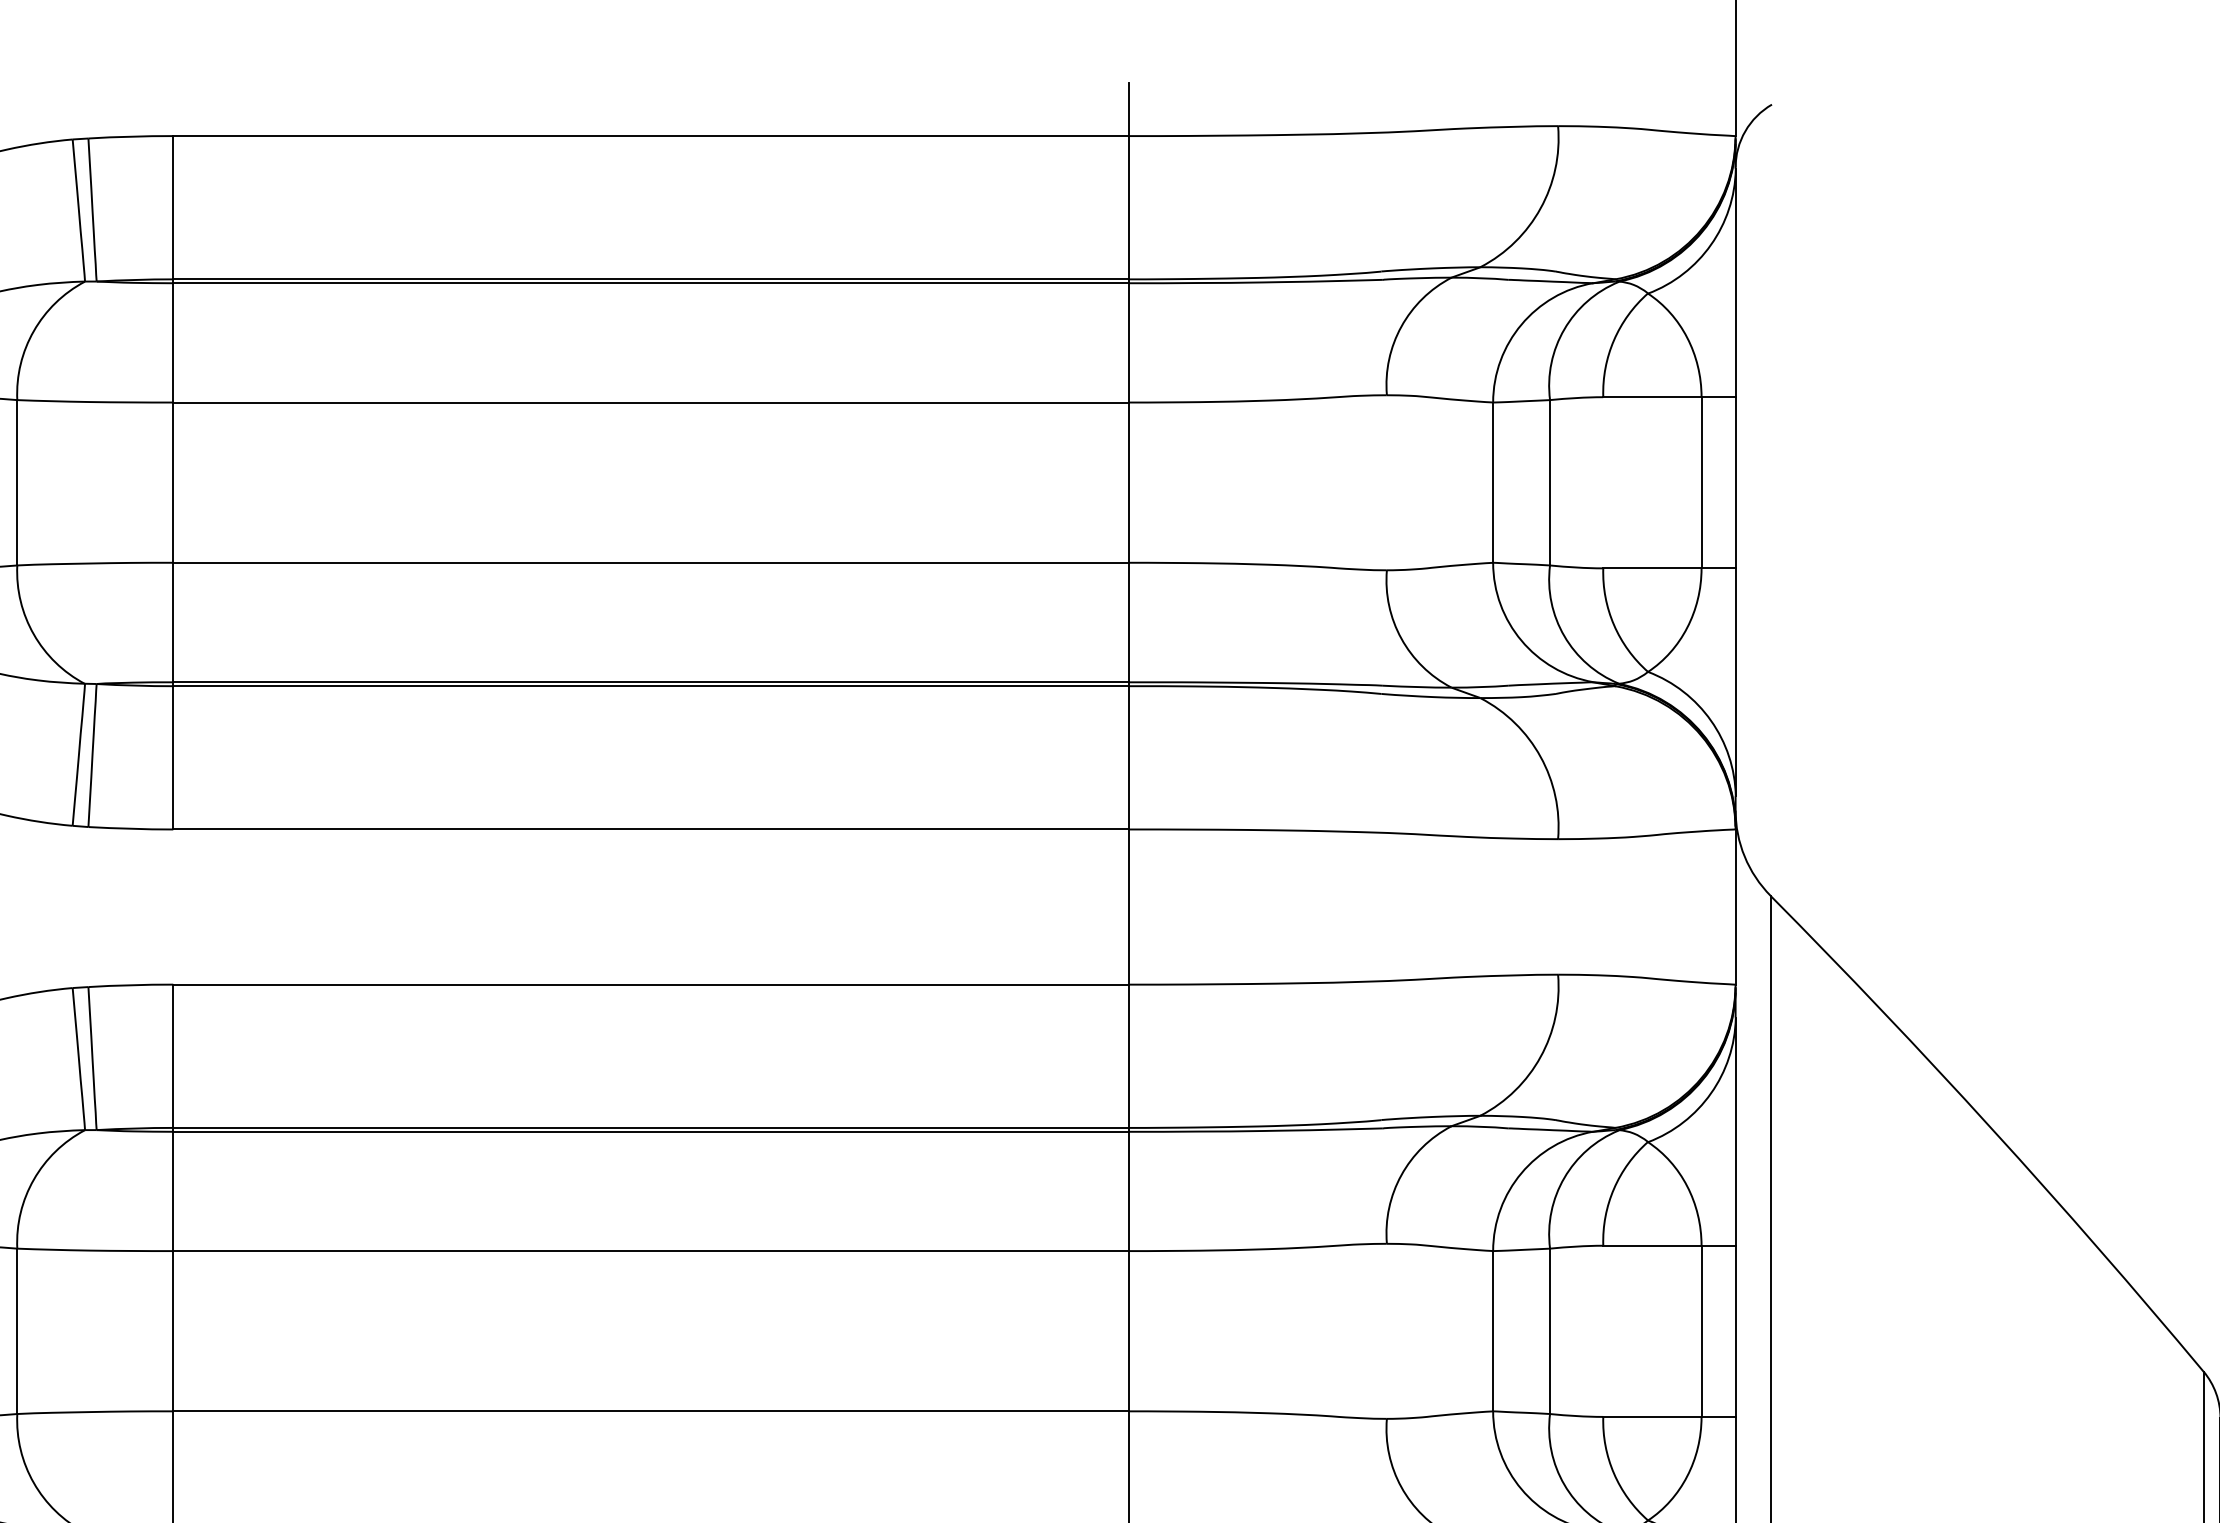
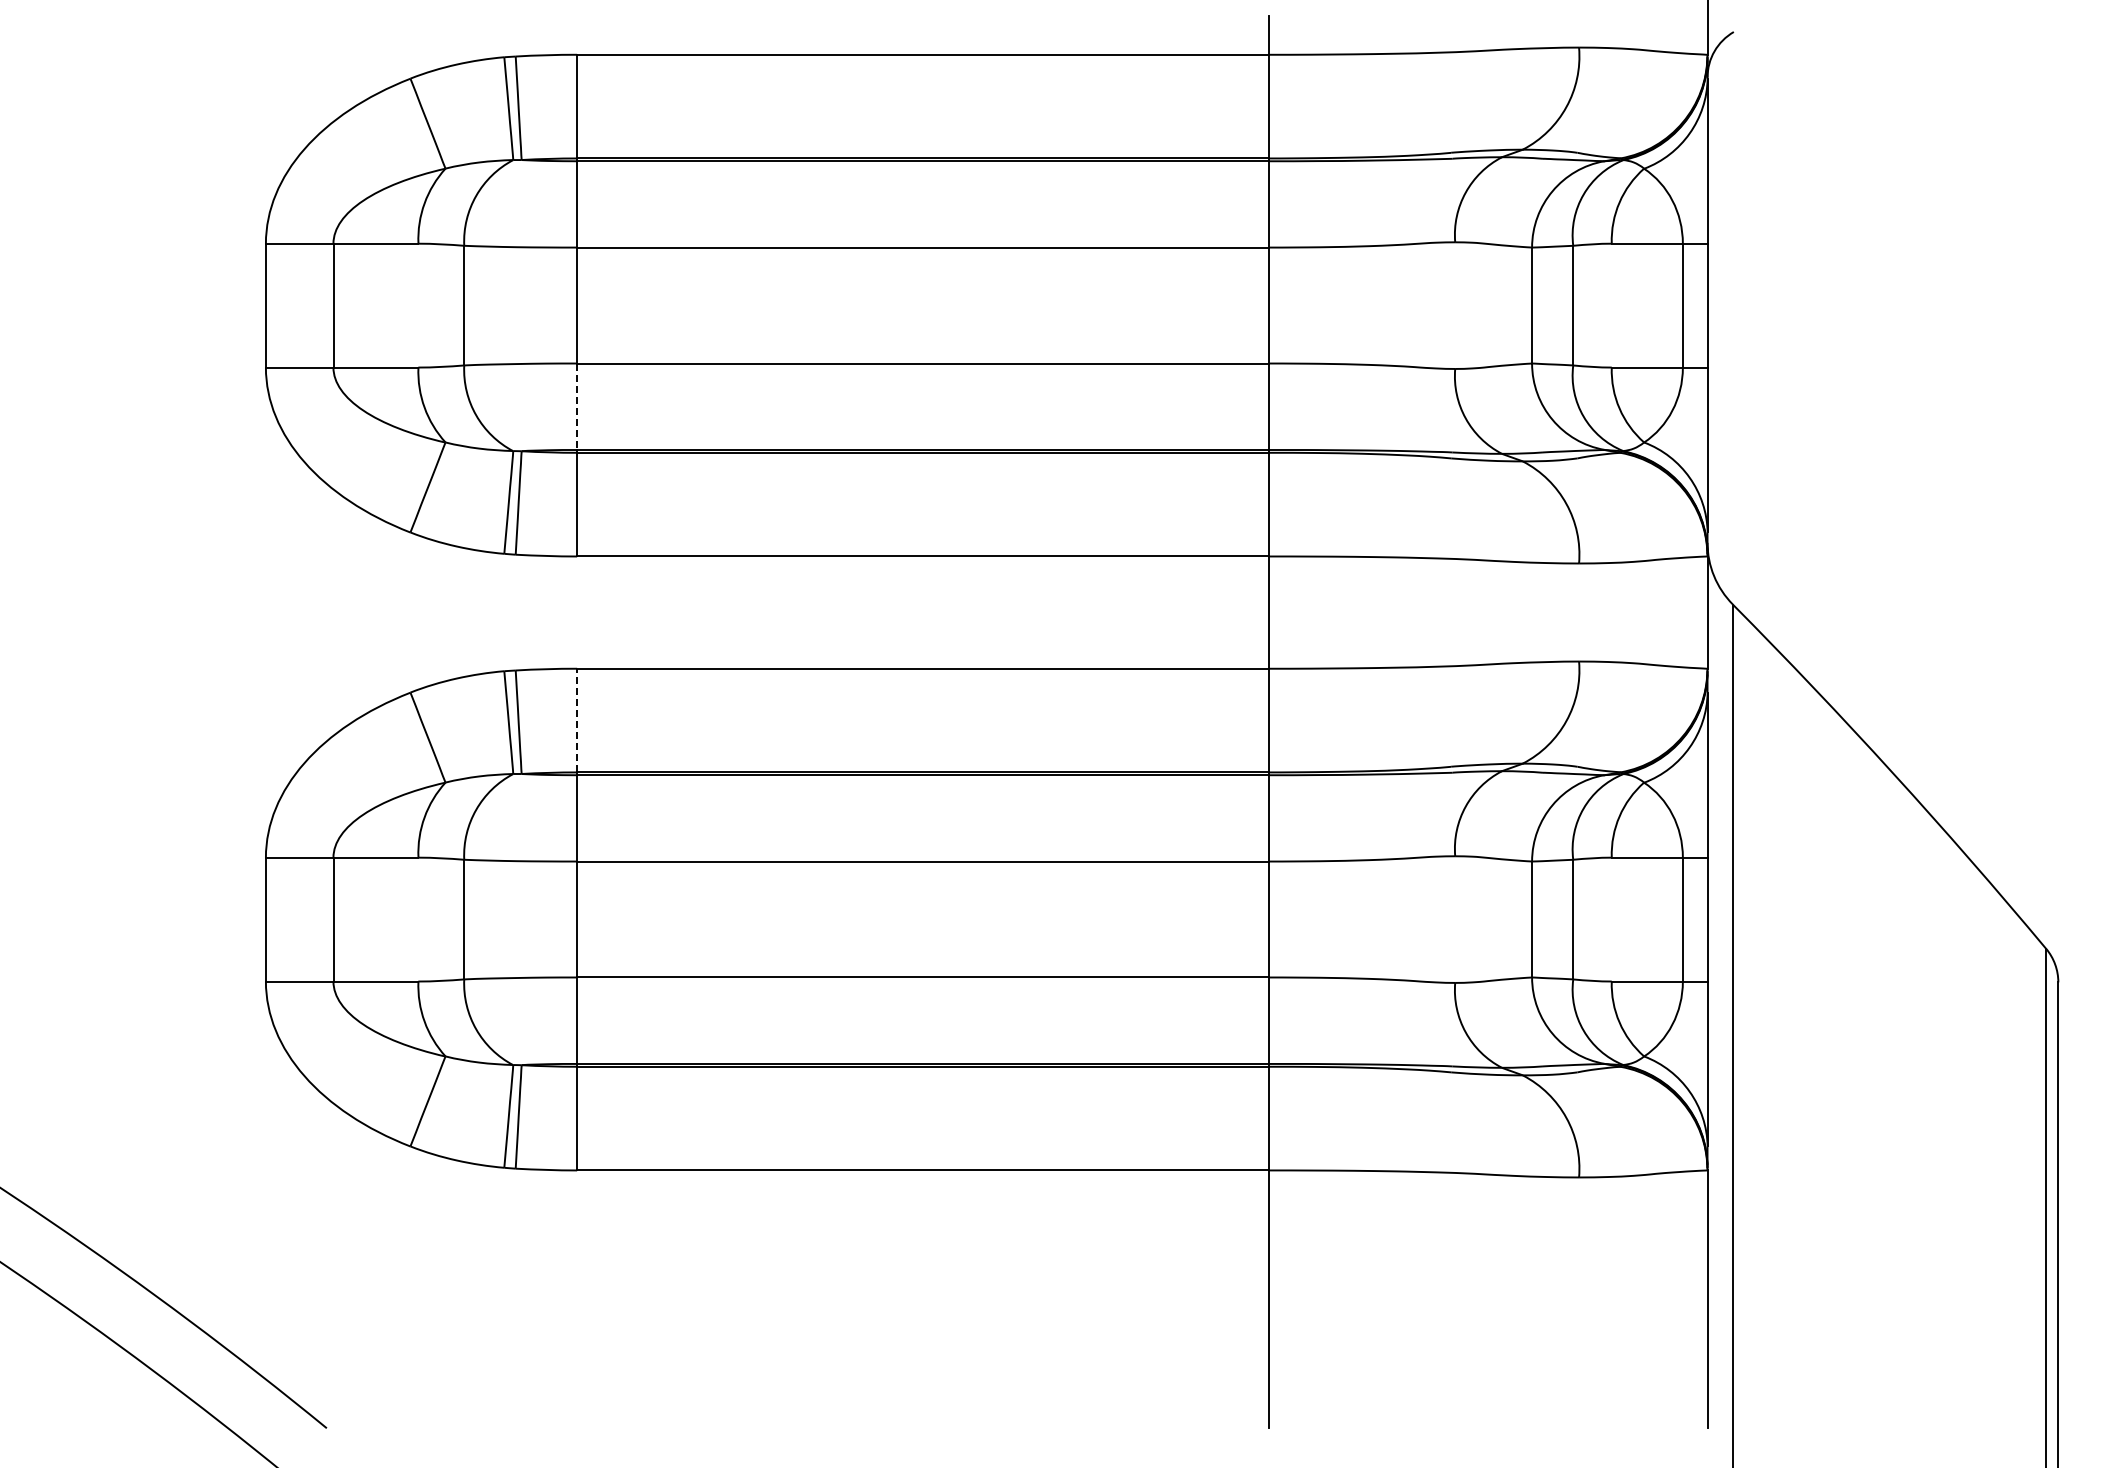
line: (173, 623) -> (577, 407), solid -> dashed
line: (173, 1056) -> (577, 720), solid -> dashed

